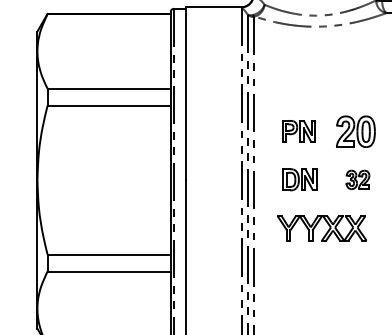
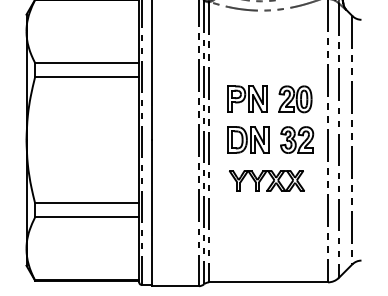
part: (299, 130) -> (247, 98), size x1.43
part: (300, 179) -> (248, 139), size x1.43
part: (358, 179) -> (297, 139), size x1.67

